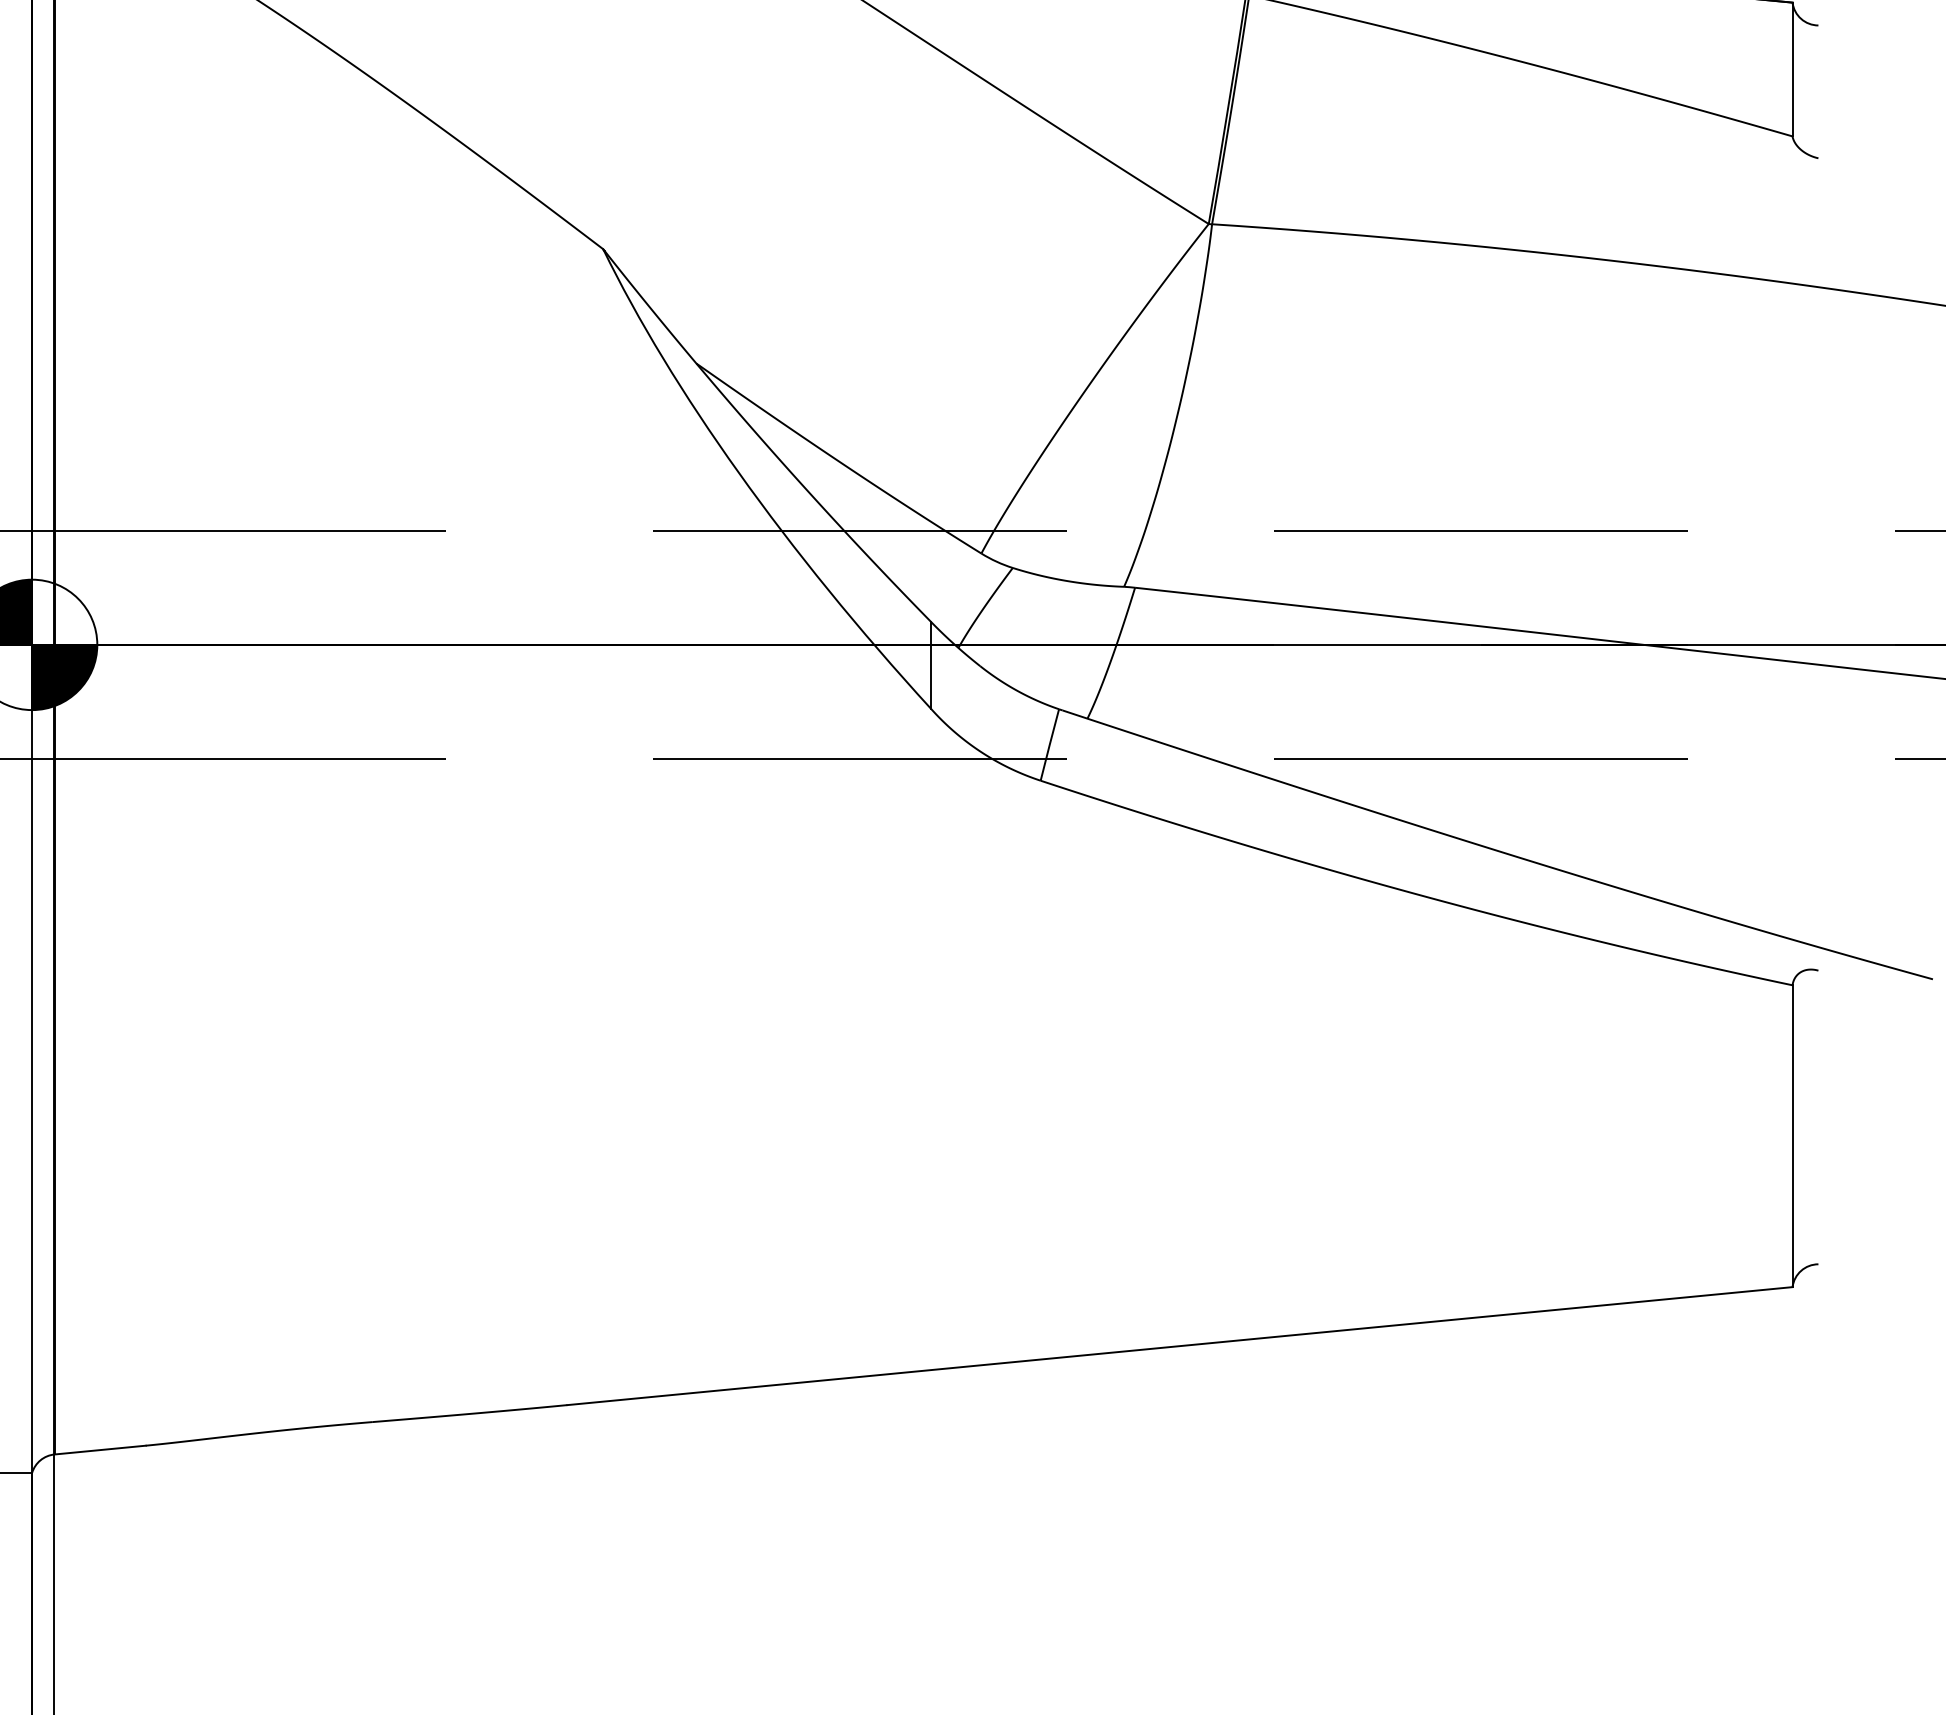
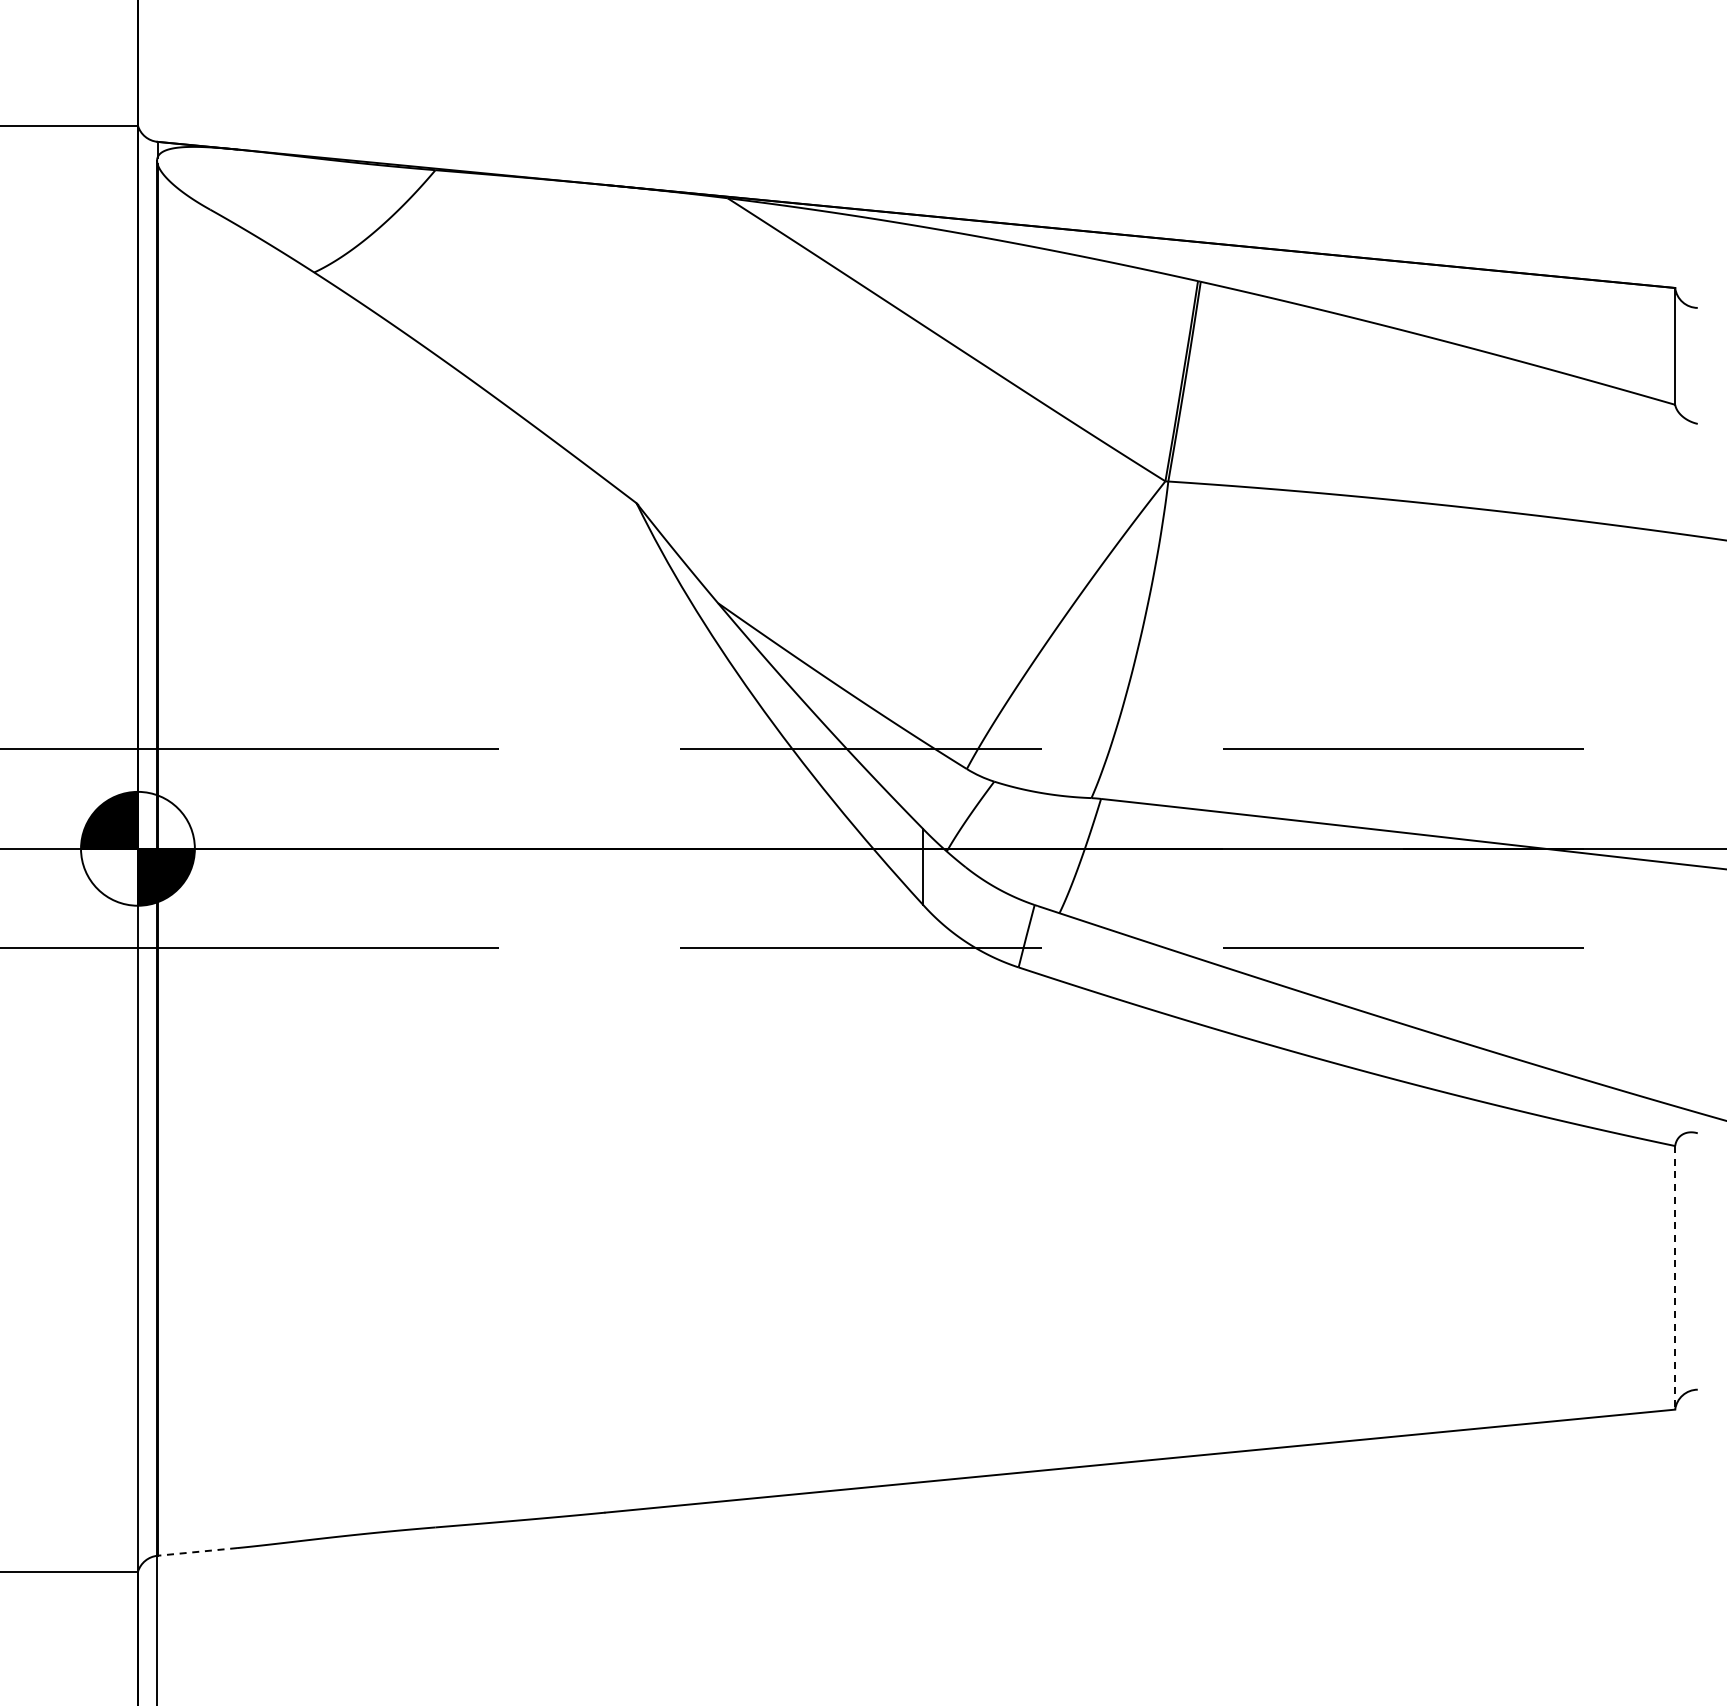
line: (1792, 1135) -> (1675, 1277), solid -> dashed
line: (100, 1449) -> (197, 1551), solid -> dashed

